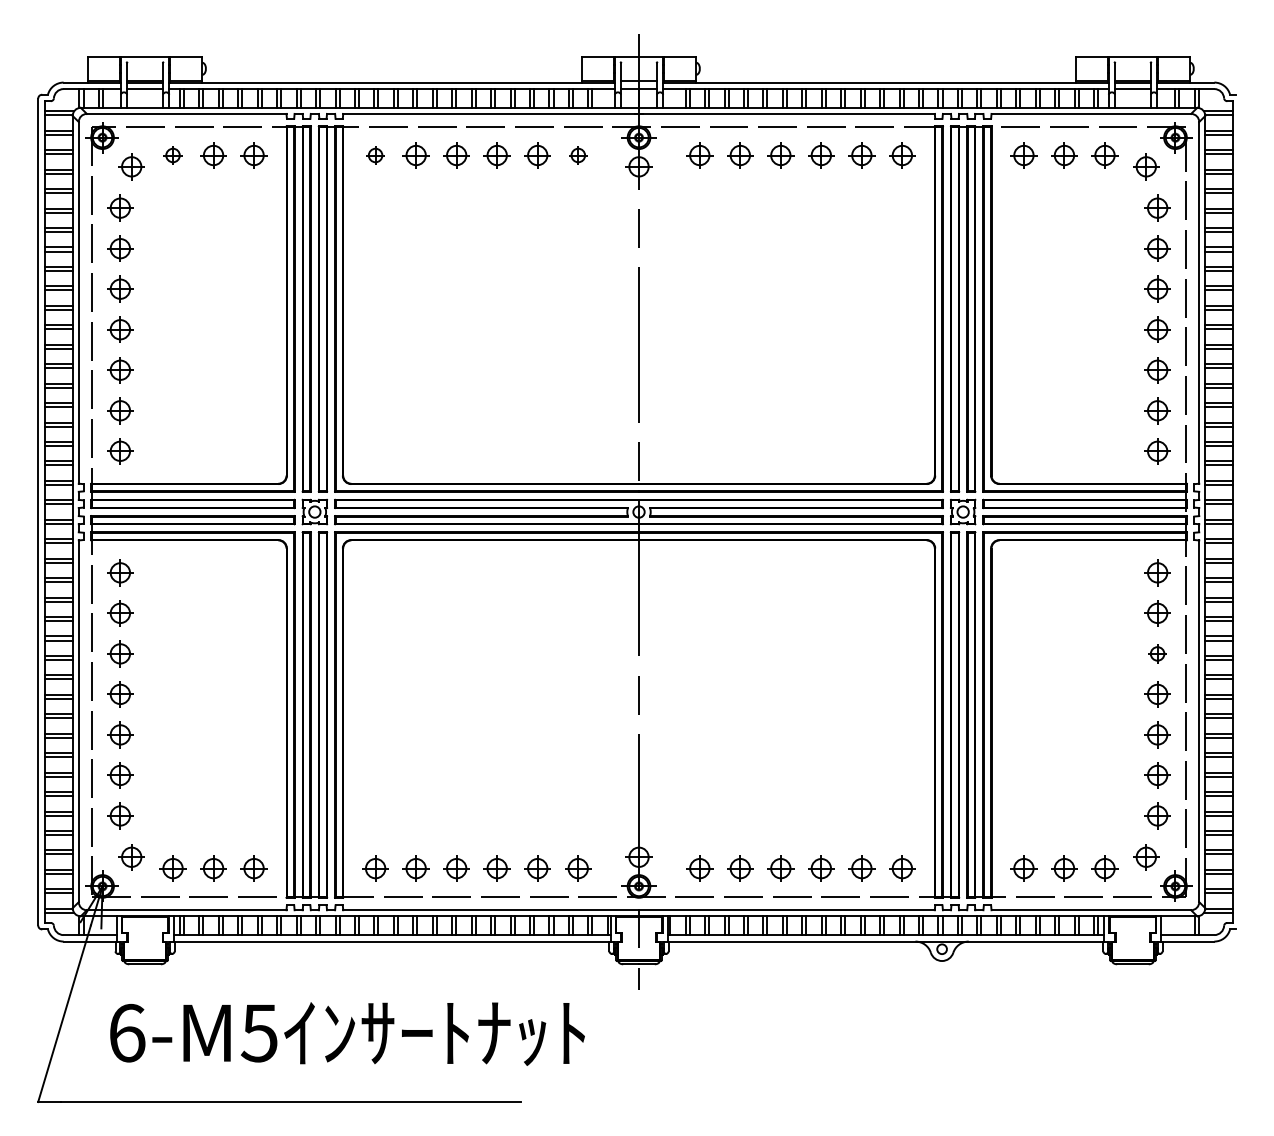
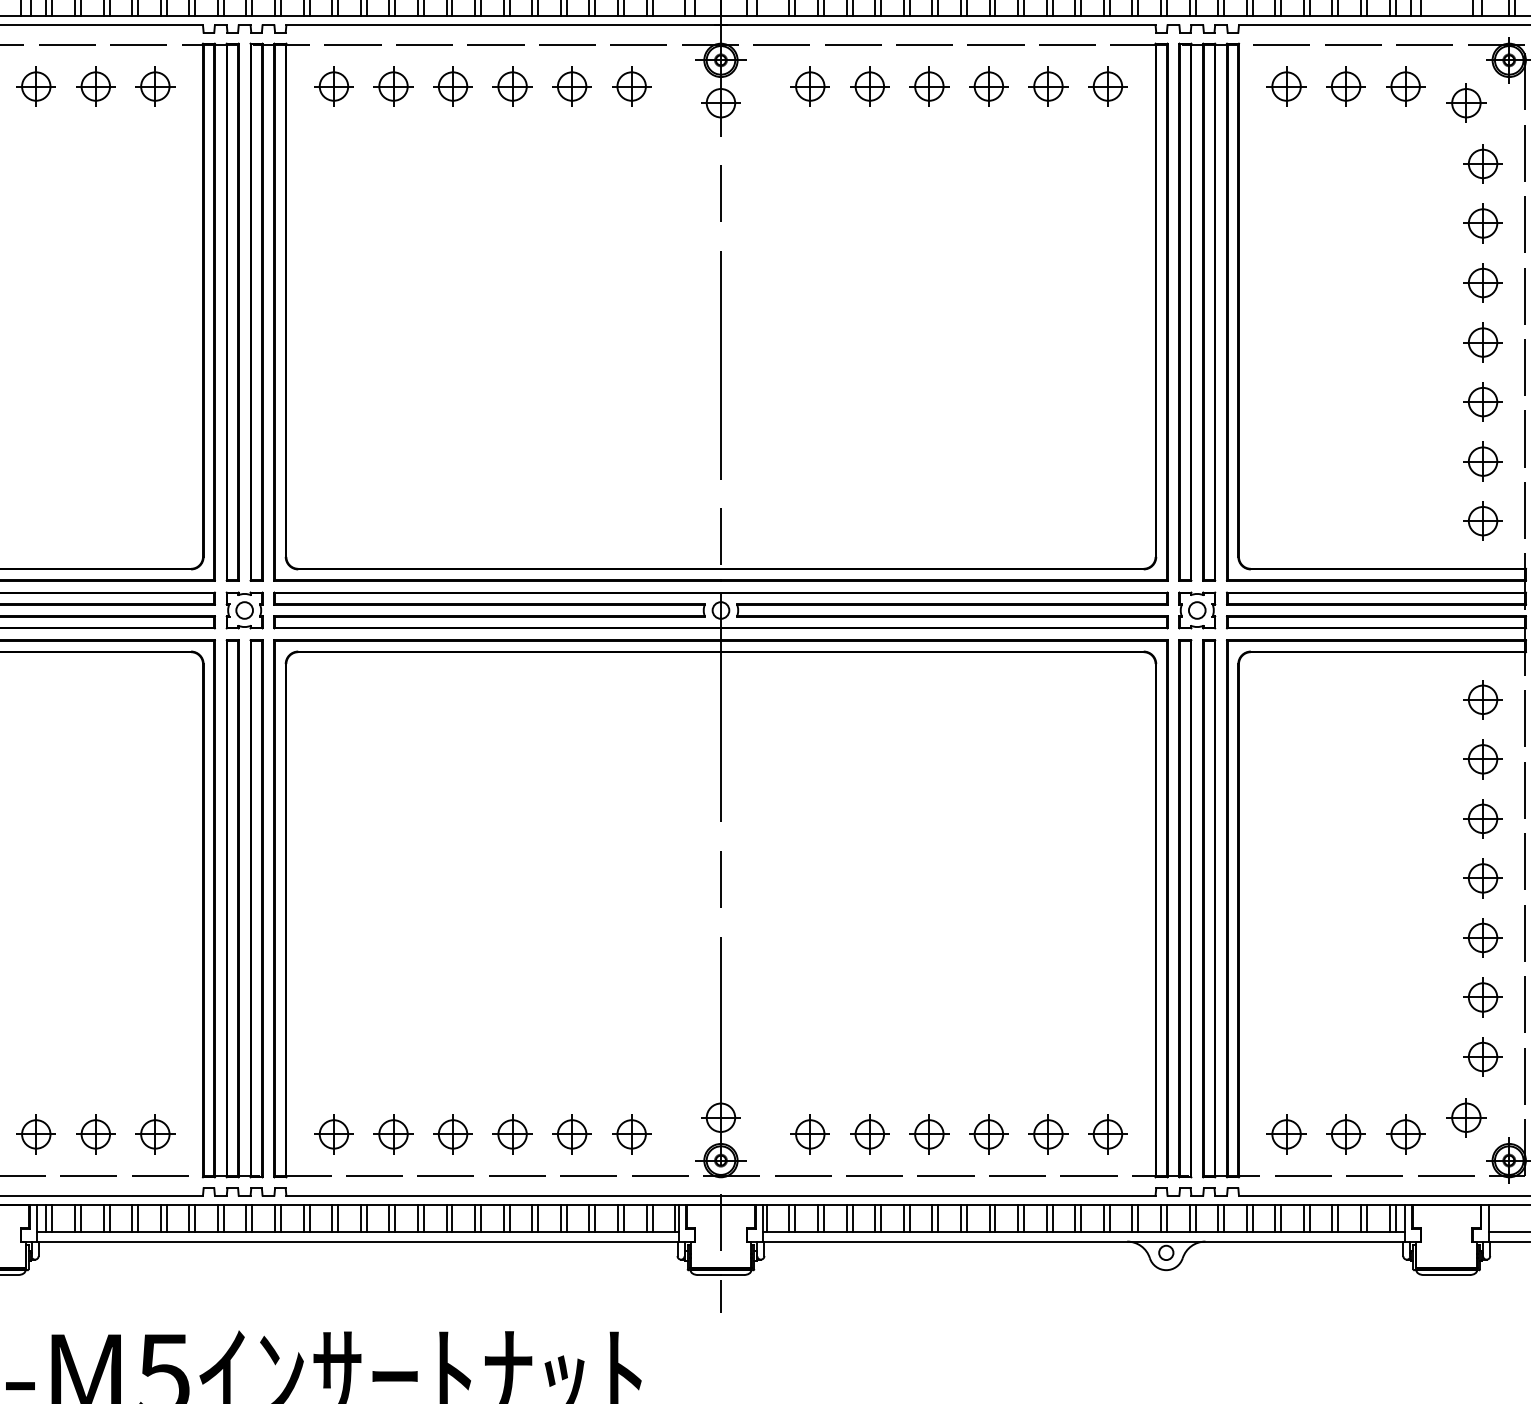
part: (172, 155) -> (35, 86), size x1.43
part: (375, 155) -> (333, 86), size x1.43
part: (578, 155) -> (632, 86), size x1.43
part: (1157, 653) -> (1482, 818), size x1.43

